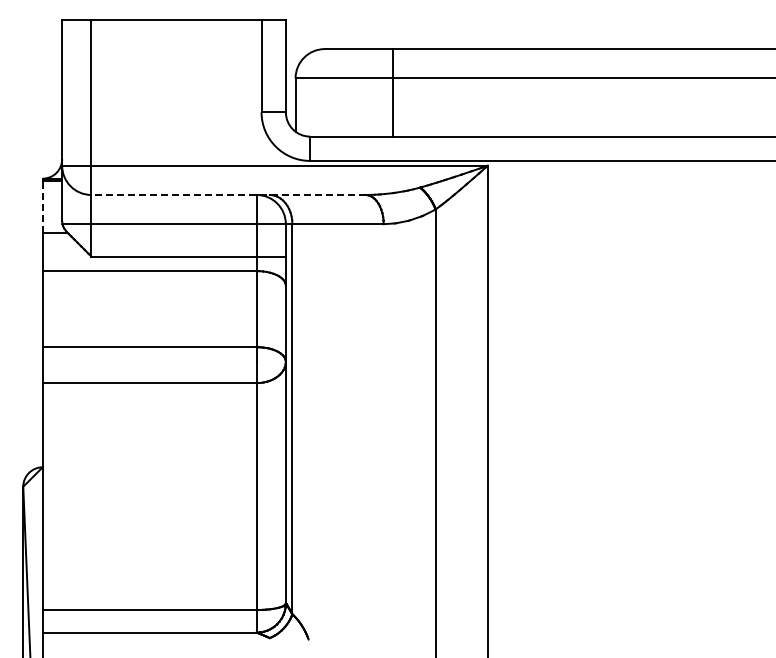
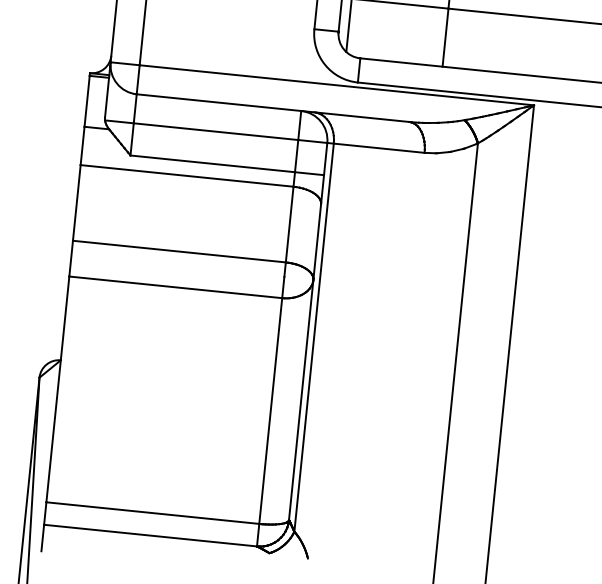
line: (227, 194) -> (272, 107), dashed -> solid
line: (42, 207) -> (86, 101), dashed -> solid

